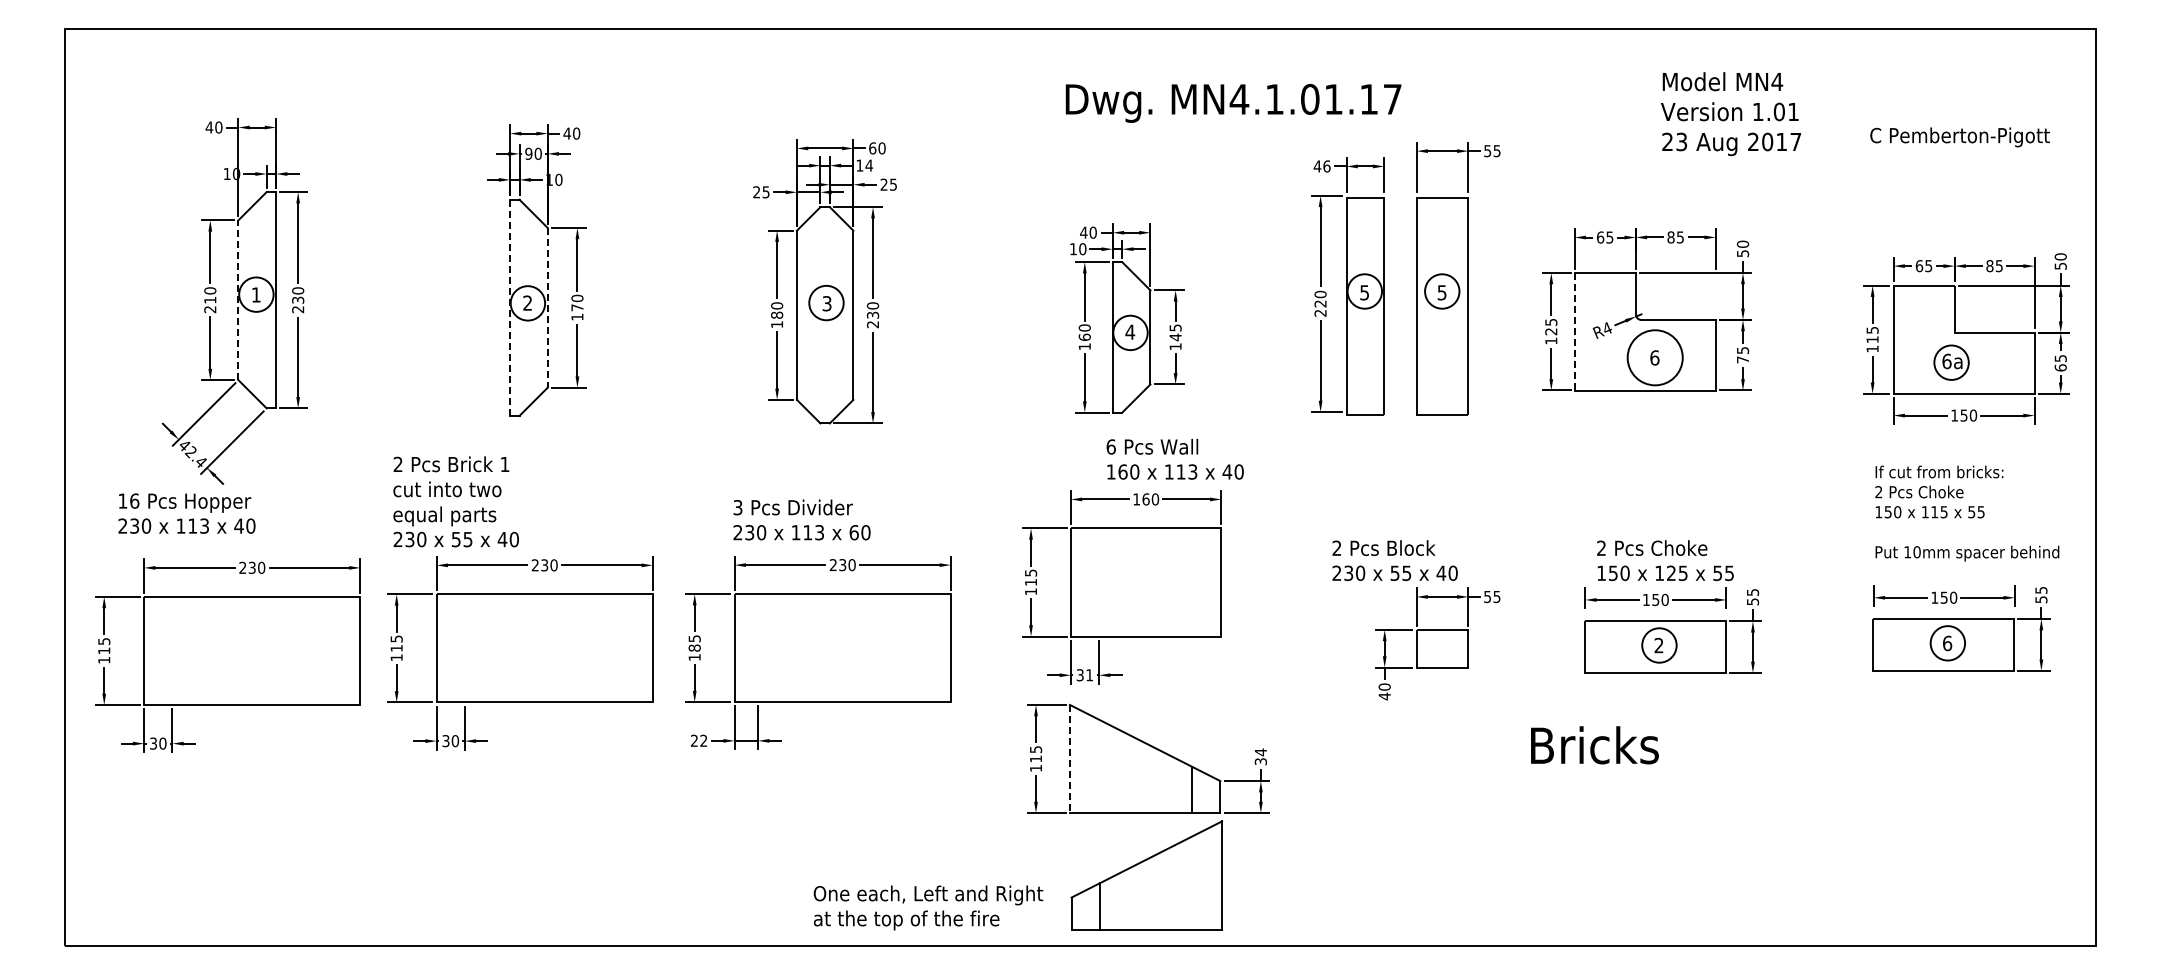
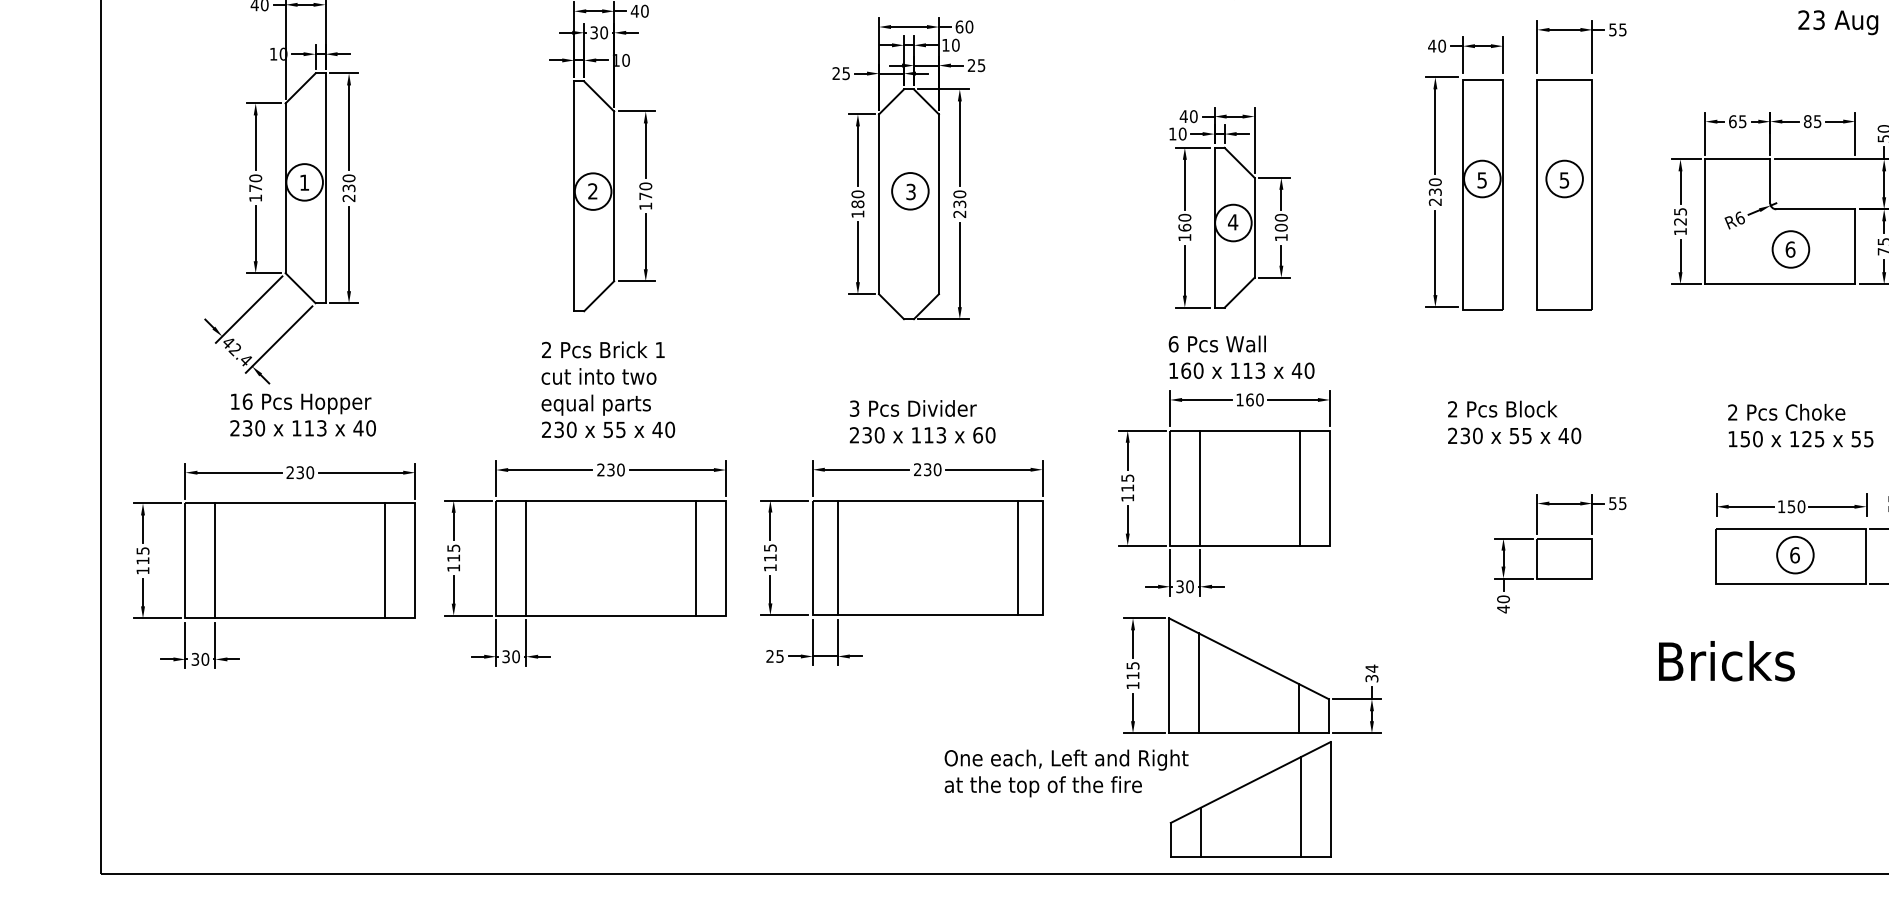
text: (528, 153) -> (593, 32), 90 -> 30
text: (869, 165) -> (956, 45), 14 -> 10
text: (1326, 166) -> (1441, 46), 46 -> 40
line: (238, 300) -> (285, 188), dashed -> solid
text: (1320, 303) -> (1435, 191), 220 -> 230
text: (210, 304) -> (255, 192), 210 -> 170
line: (510, 307) -> (574, 196), dashed -> solid
line: (547, 307) -> (613, 196), dashed -> solid
text: (1607, 328) -> (1740, 218), R4 -> R6
line: (1574, 331) -> (1705, 221), dashed -> solid
text: (1175, 332) -> (1281, 222), 145 -> 100
circle: (1655, 357) -> (1791, 249), size x0.62
text: (1174, 458) -> (1240, 356), moved
text: (455, 501) -> (607, 389), moved
text: (186, 513) -> (302, 414), moved
text: (801, 519) -> (922, 421), moved
text: (1394, 560) -> (1513, 422), moved
text: (1665, 560) -> (1800, 425), moved
line: (1099, 582) -> (1200, 488), added
line: (1193, 582) -> (1300, 488), added
text: (1658, 645) -> (1794, 555), 2 -> 6
text: (694, 647) -> (770, 557), 185 -> 115
line: (464, 648) -> (525, 558), added
line: (624, 648) -> (695, 558), added
line: (758, 648) -> (838, 558), added
line: (927, 648) -> (1017, 558), added
line: (172, 650) -> (215, 560), added
line: (332, 650) -> (385, 560), added
text: (1089, 675) -> (1189, 587), 31 -> 30
text: (703, 740) -> (779, 656), 22 -> 25
line: (1069, 759) -> (1168, 676), dashed -> solid
line: (1098, 766) -> (1199, 683), added
line: (1193, 882) -> (1300, 806), added
text: (928, 907) -> (1066, 772), moved

